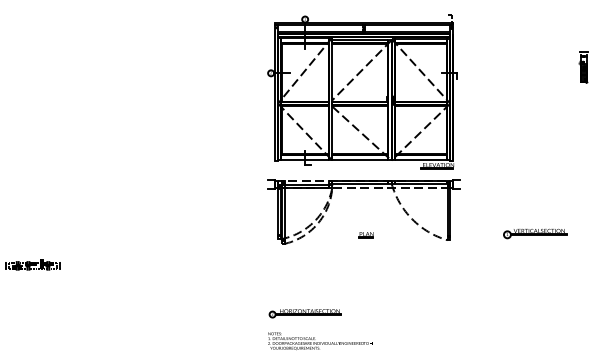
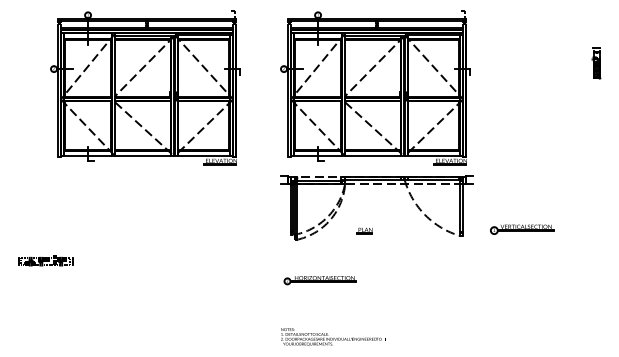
part: (132, 91) -> (145, 87), added
part: (535, 233) -> (522, 229), moved
part: (365, 234) -> (364, 230), moved
part: (304, 313) -> (319, 280), moved

